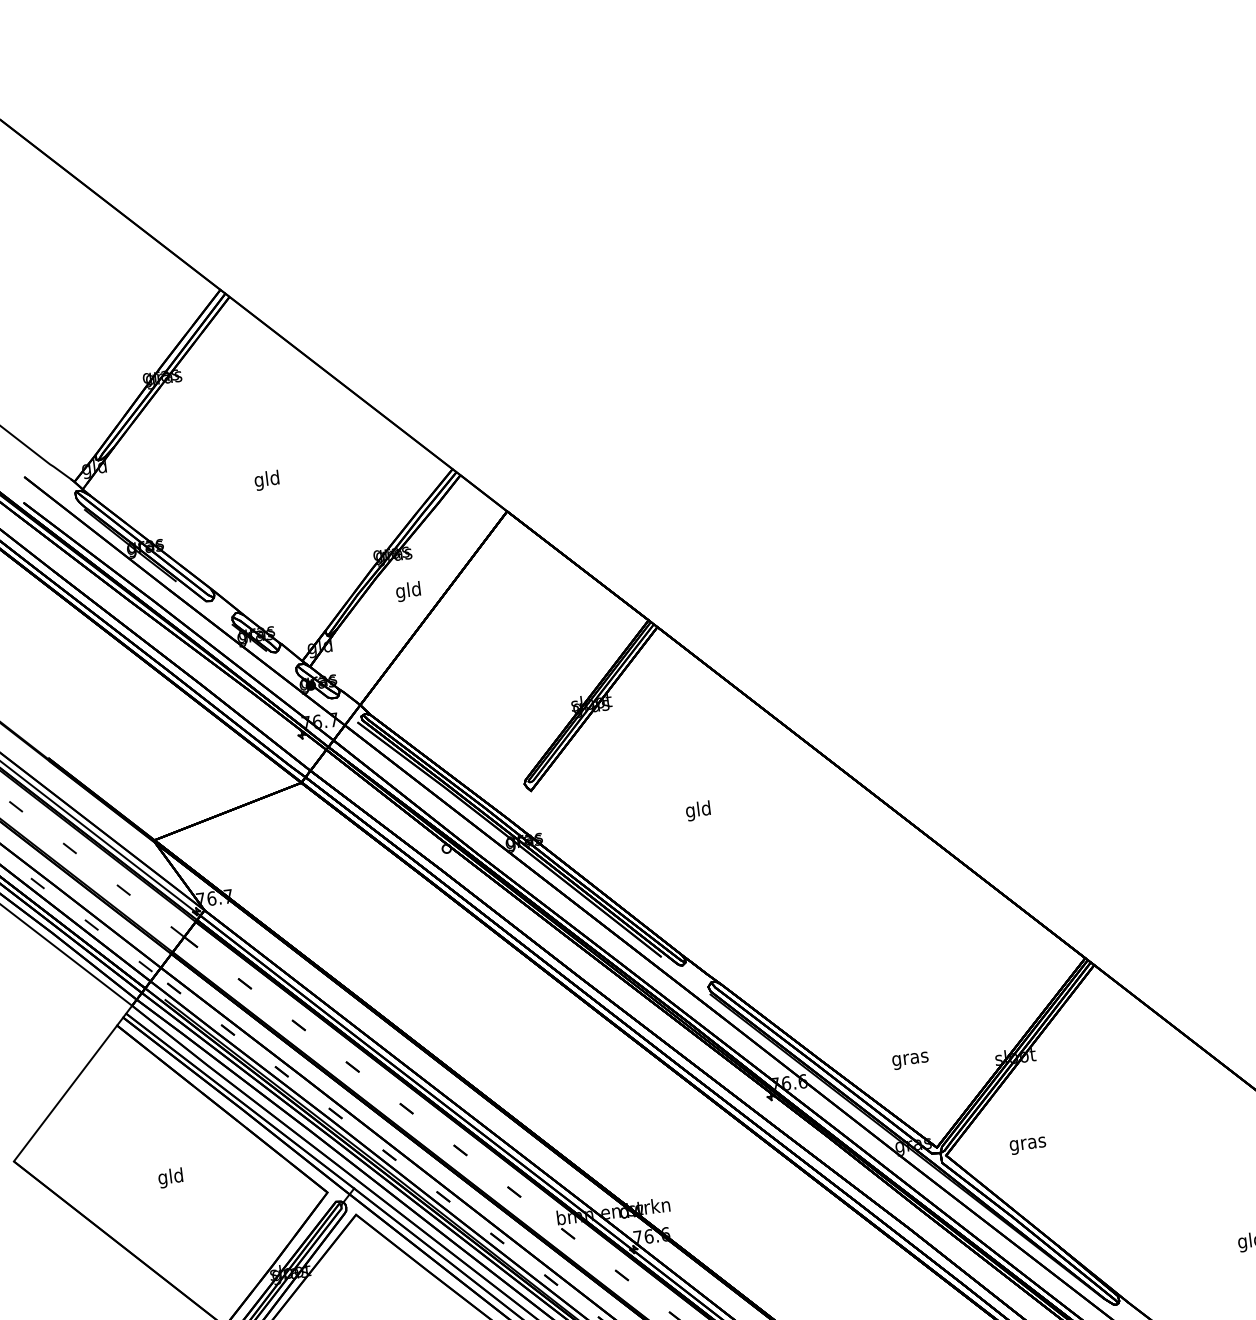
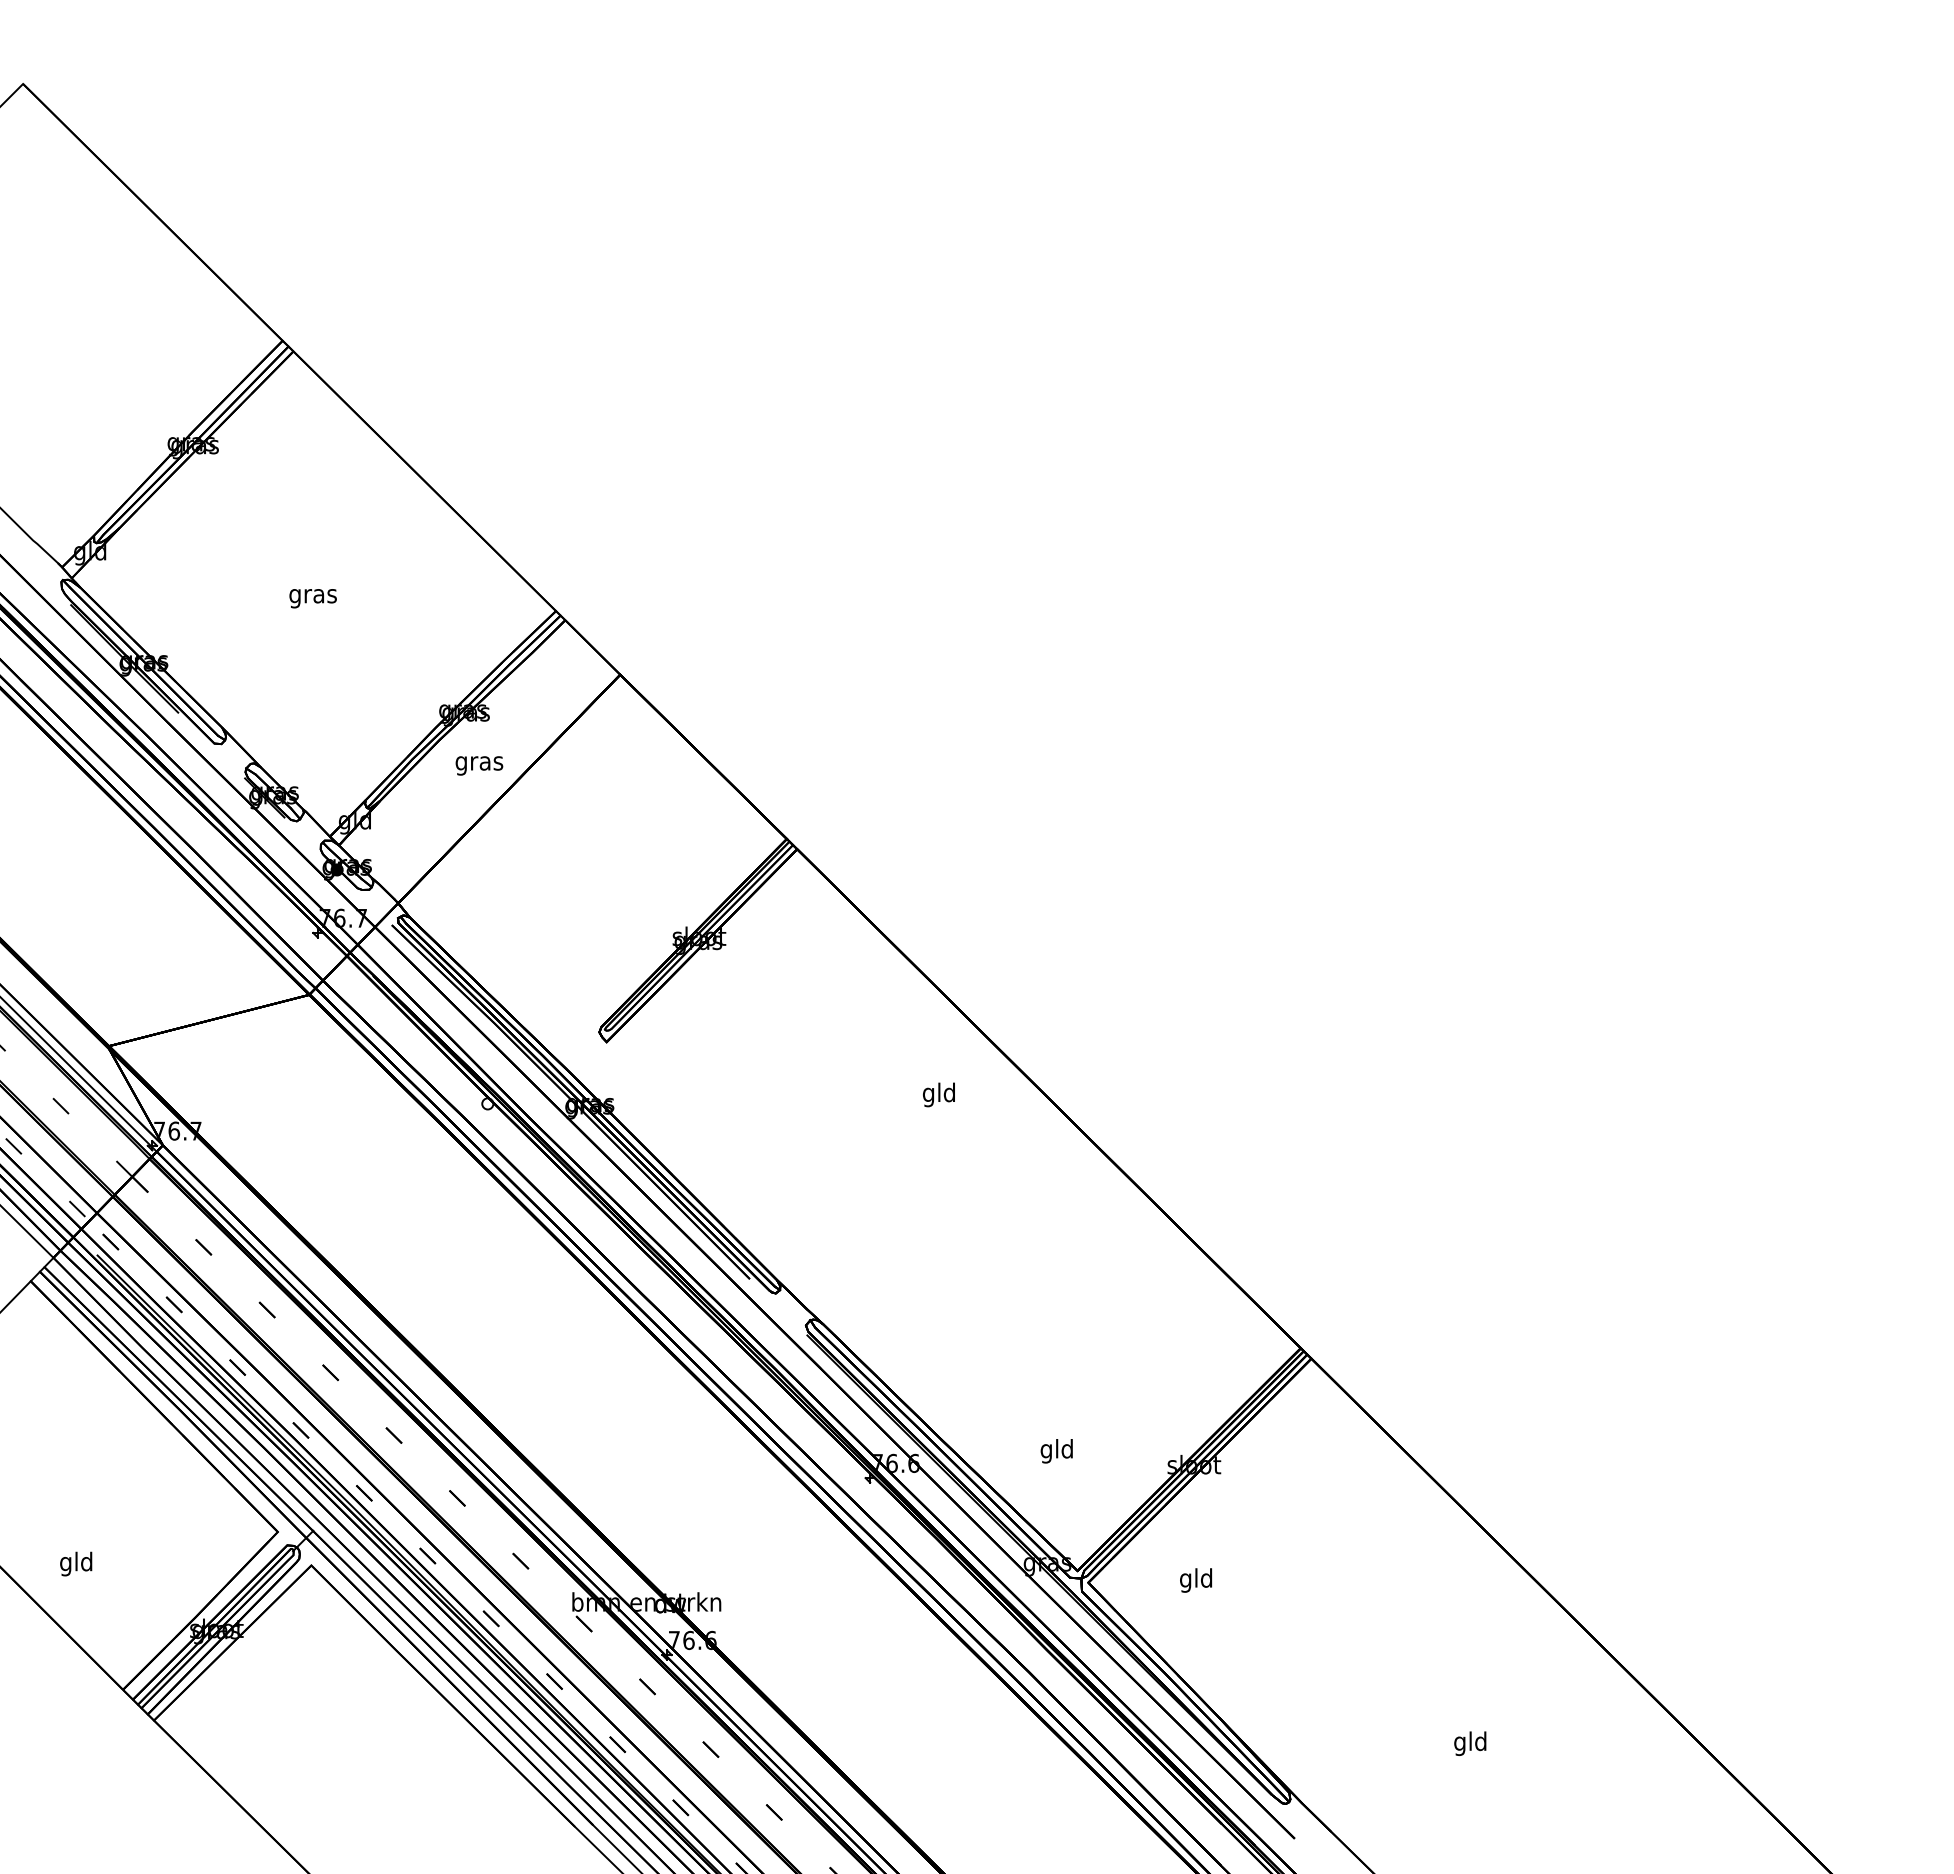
text: (266, 480) -> (312, 595), gld -> gras
text: (408, 591) -> (479, 763), gld -> gras
text: (697, 810) -> (938, 1094), moved
text: (909, 1059) -> (1056, 1451), gras -> gld
text: (1027, 1143) -> (1196, 1580), gras -> gld
text: (170, 1177) -> (76, 1563), moved

